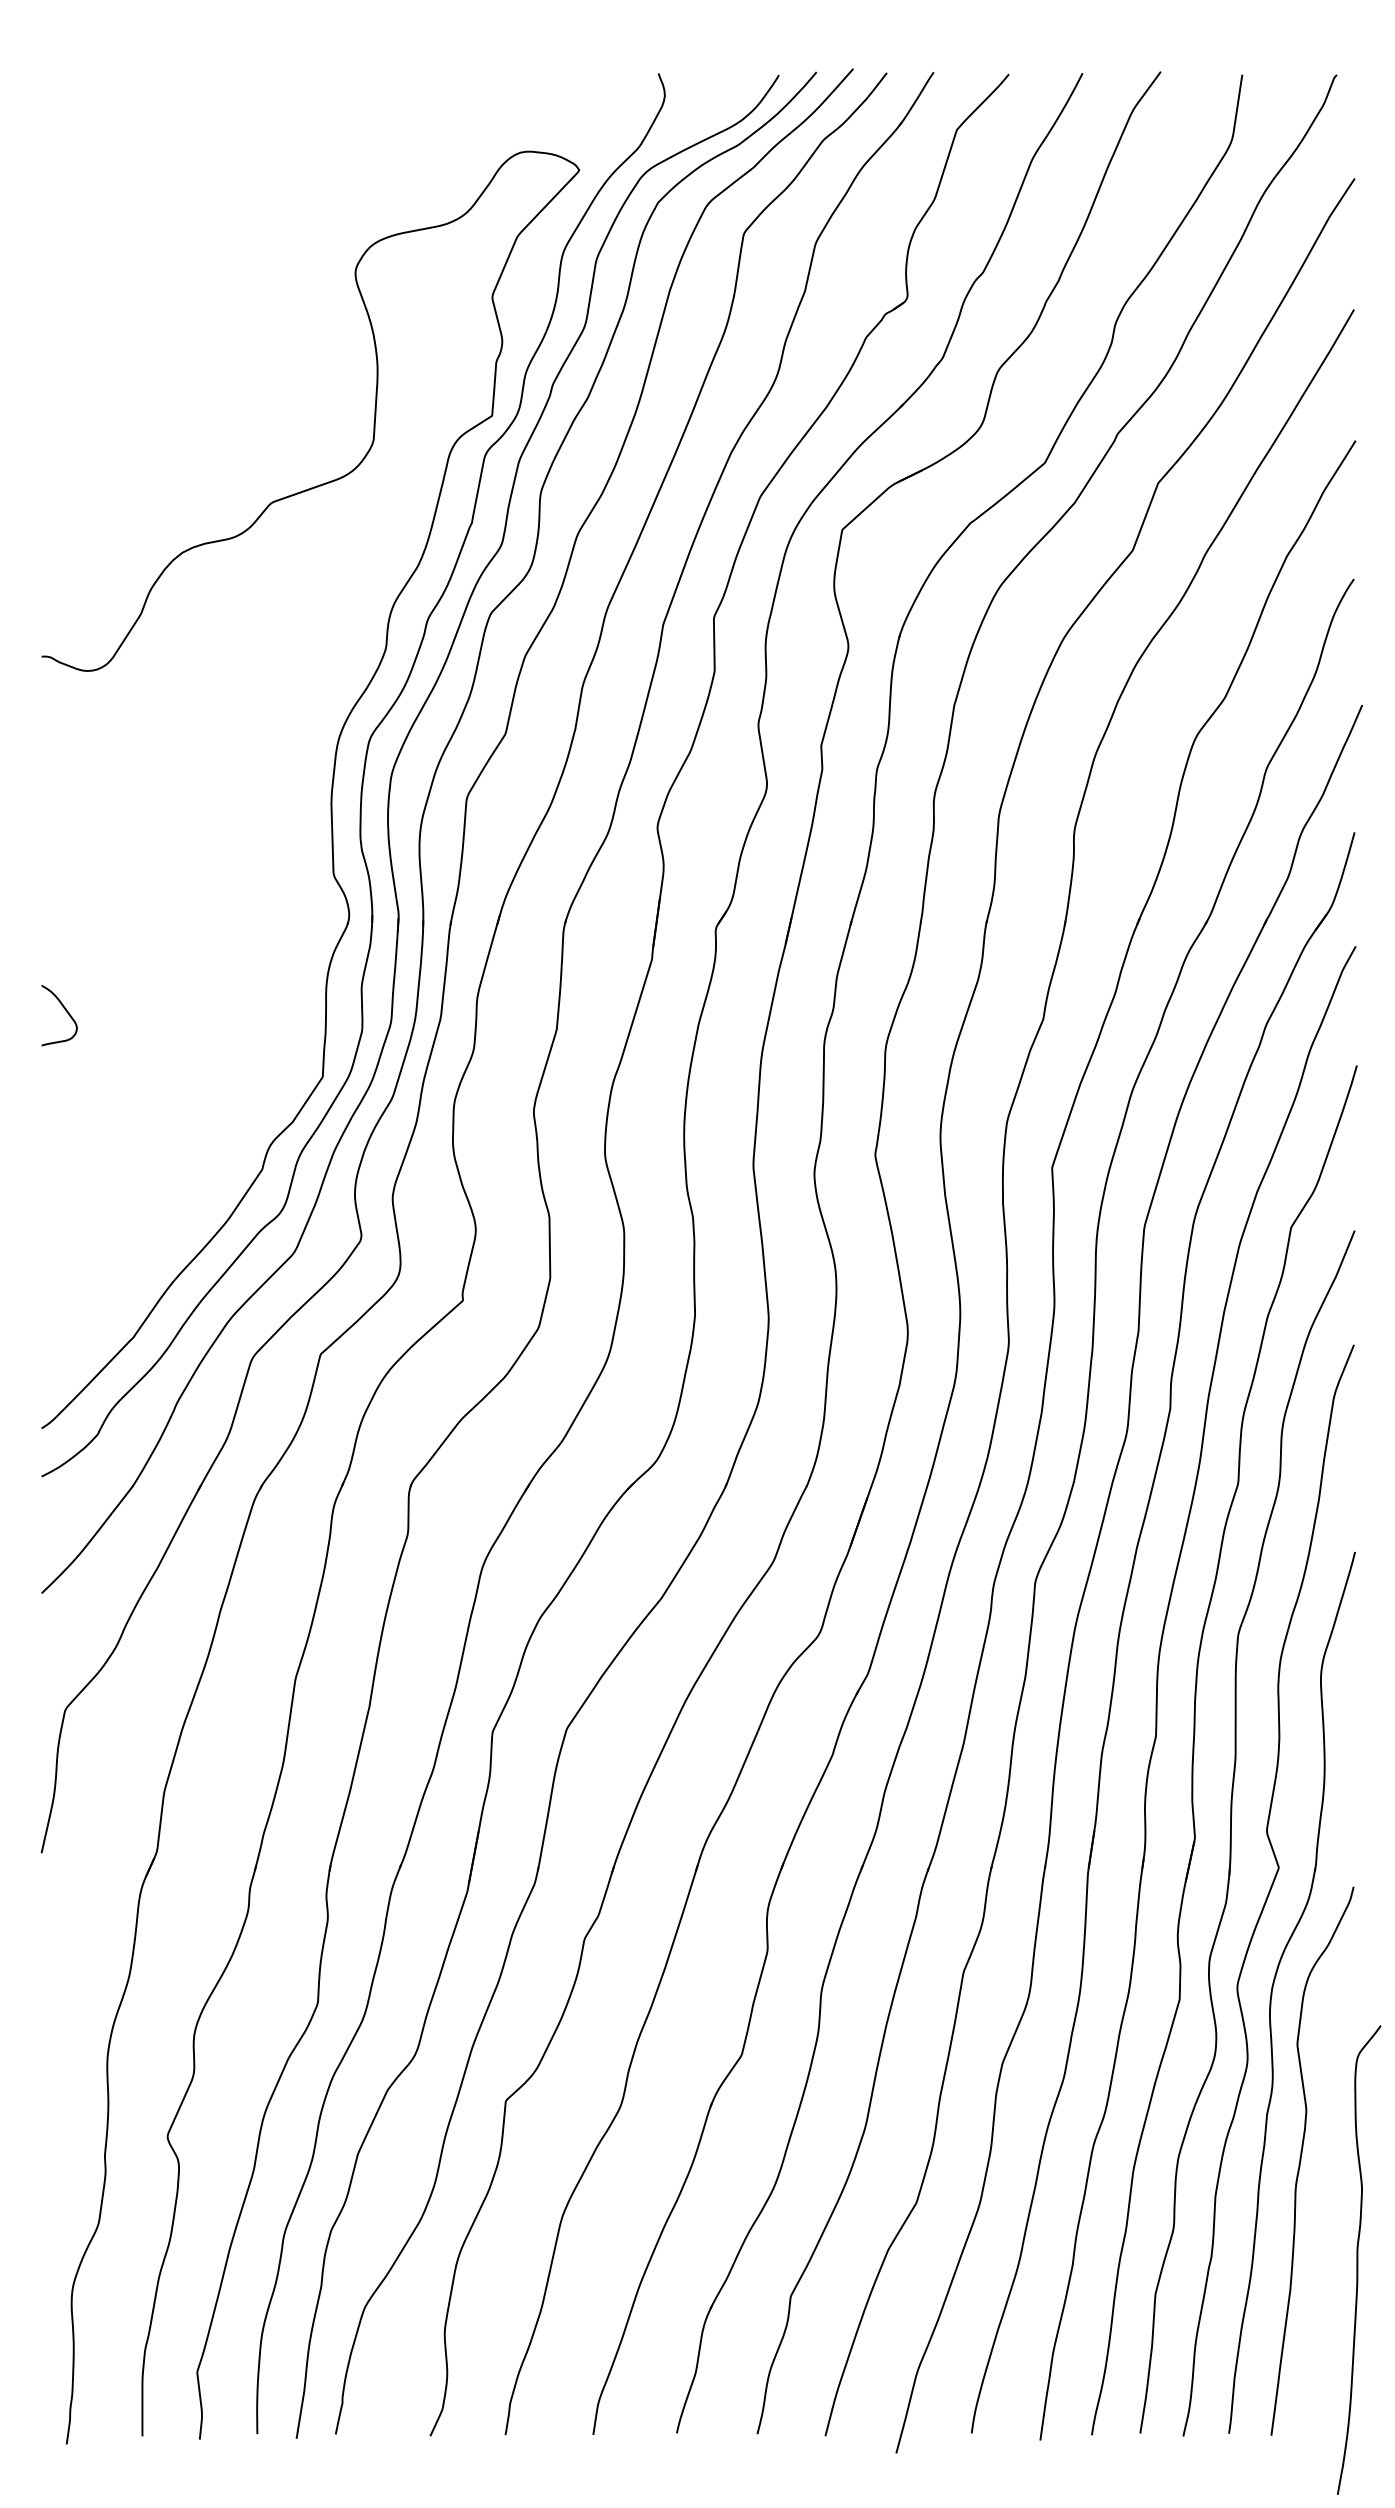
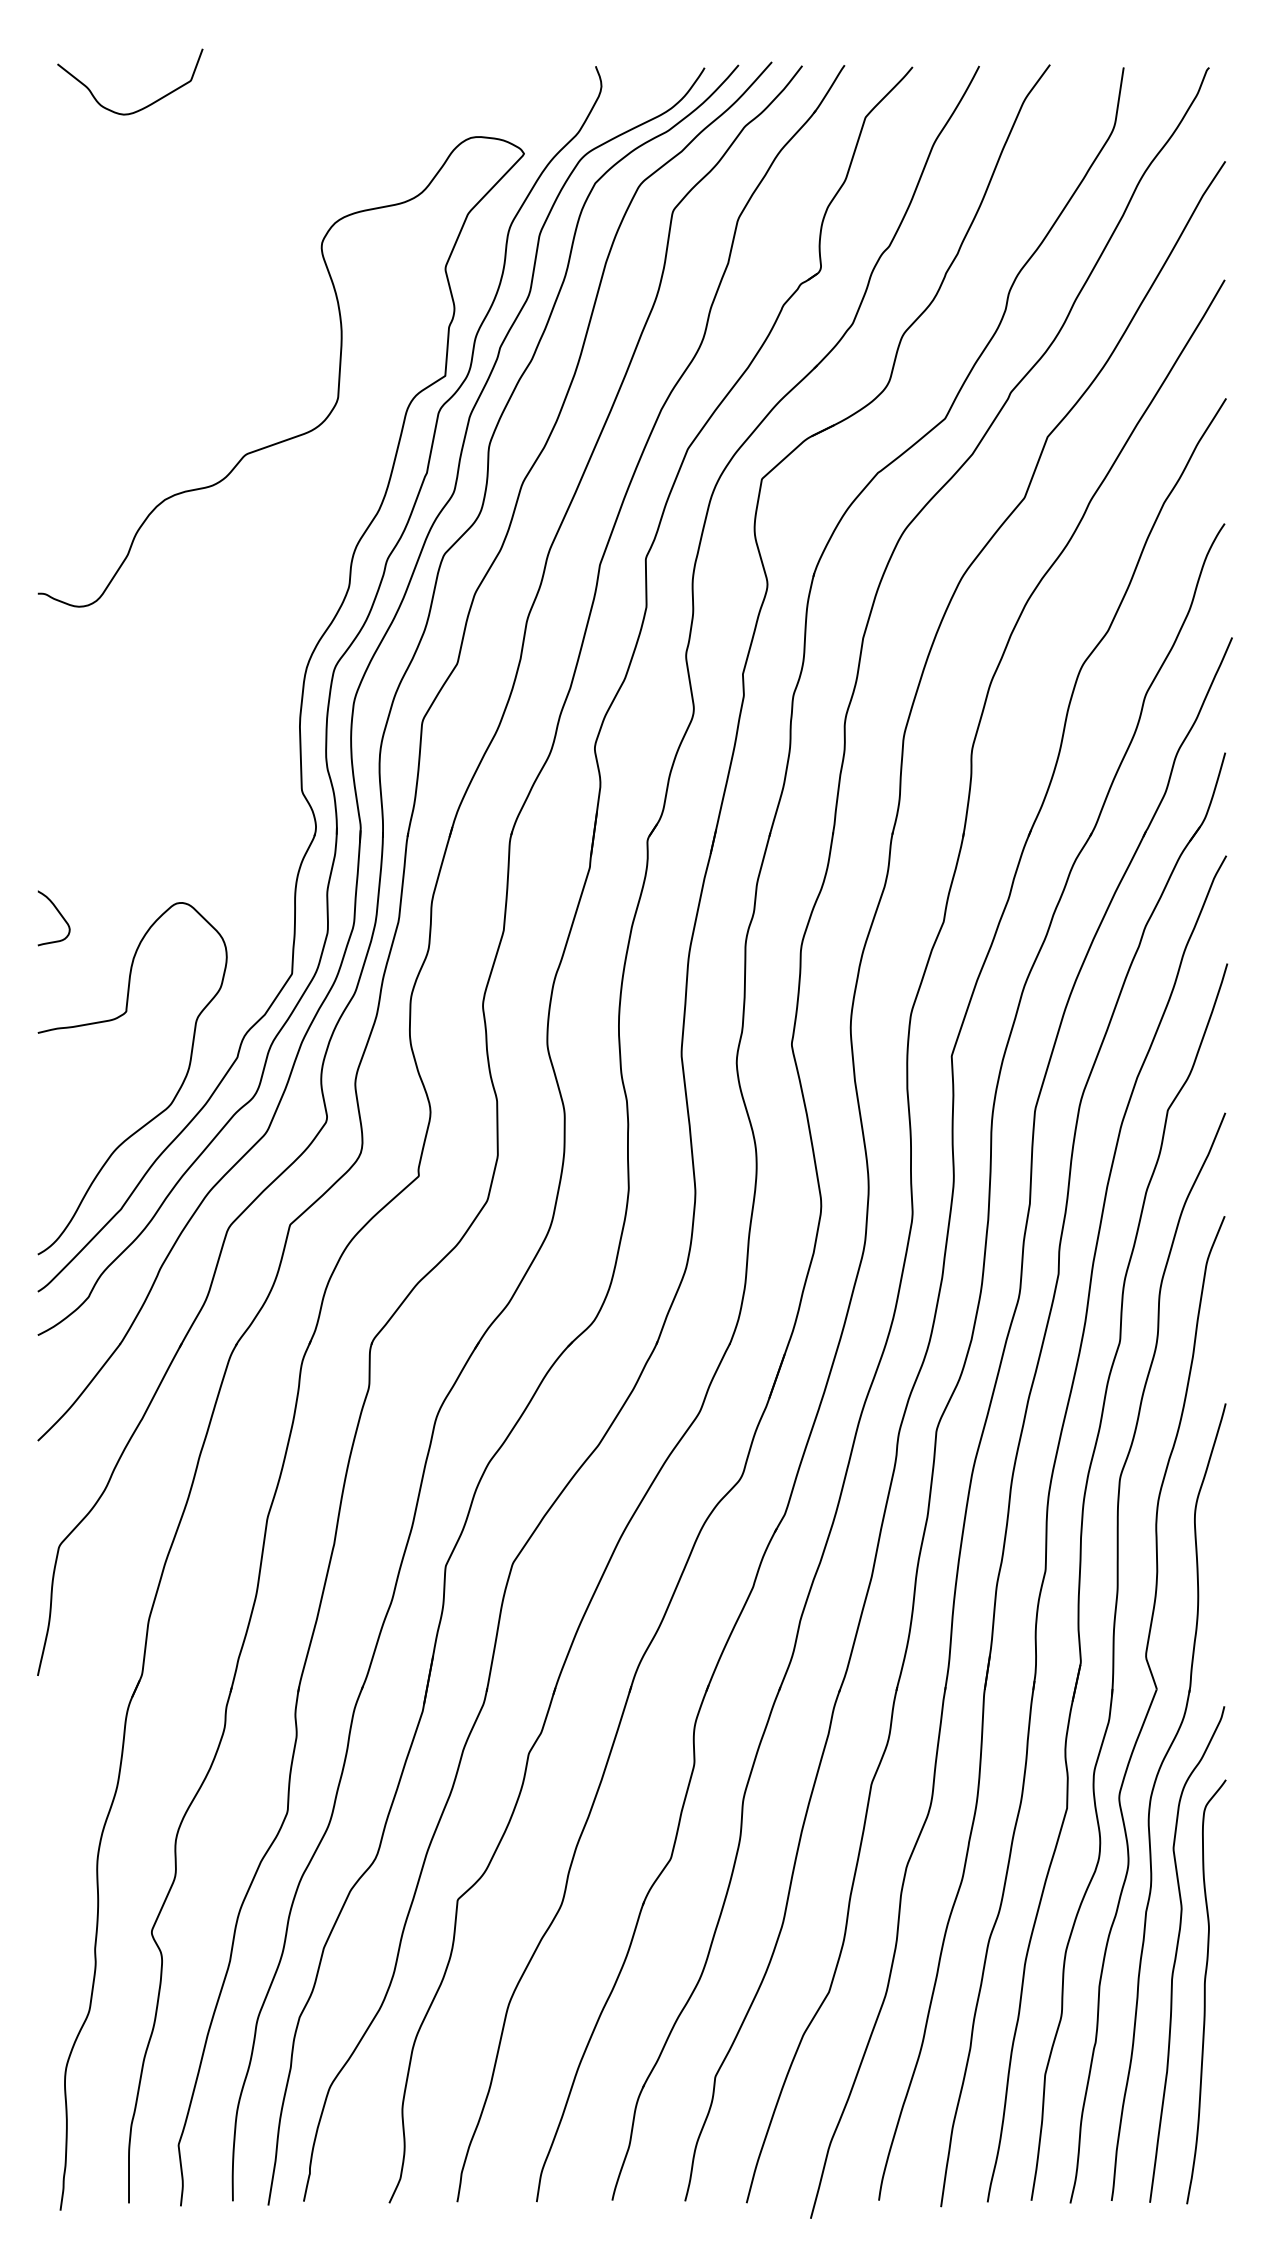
curve: (158, 118) -> (143, 107), added
curve: (175, 1231) -> (158, 1113), added
curve: (1358, 2259) -> (1205, 1991), moved

